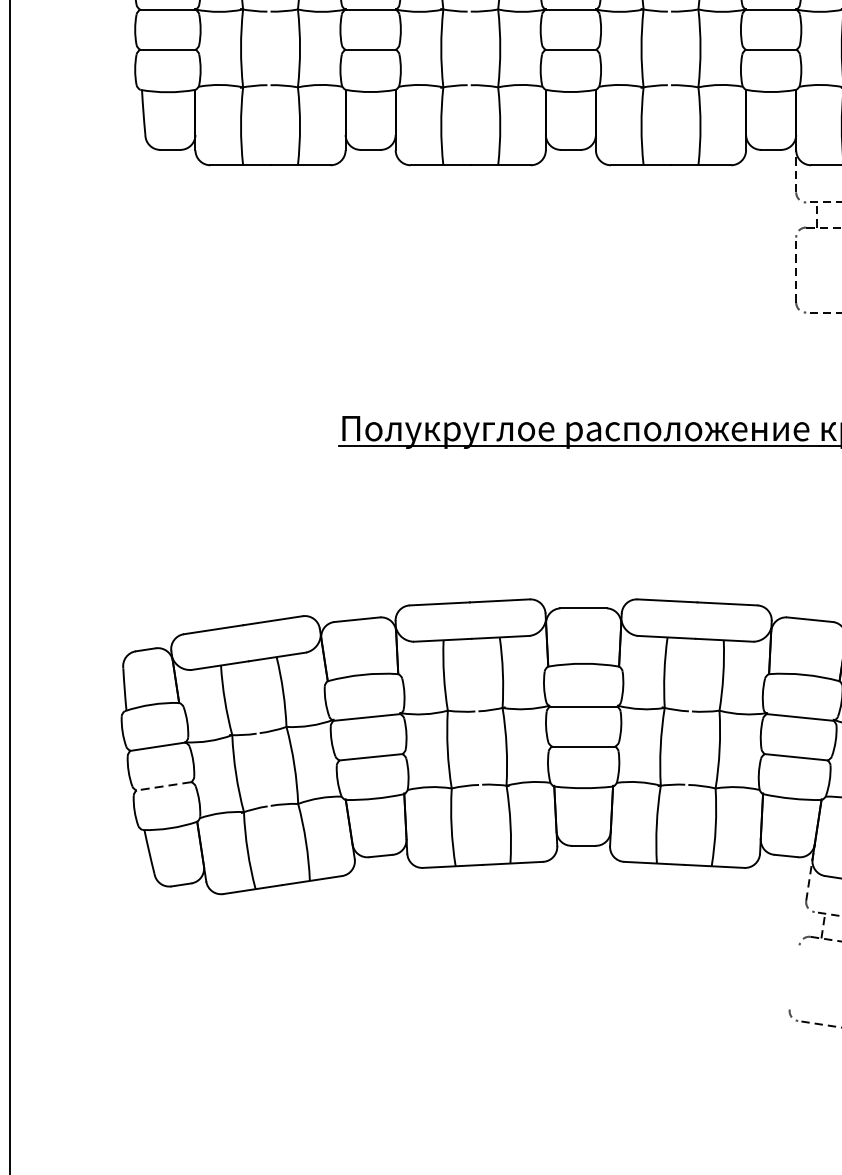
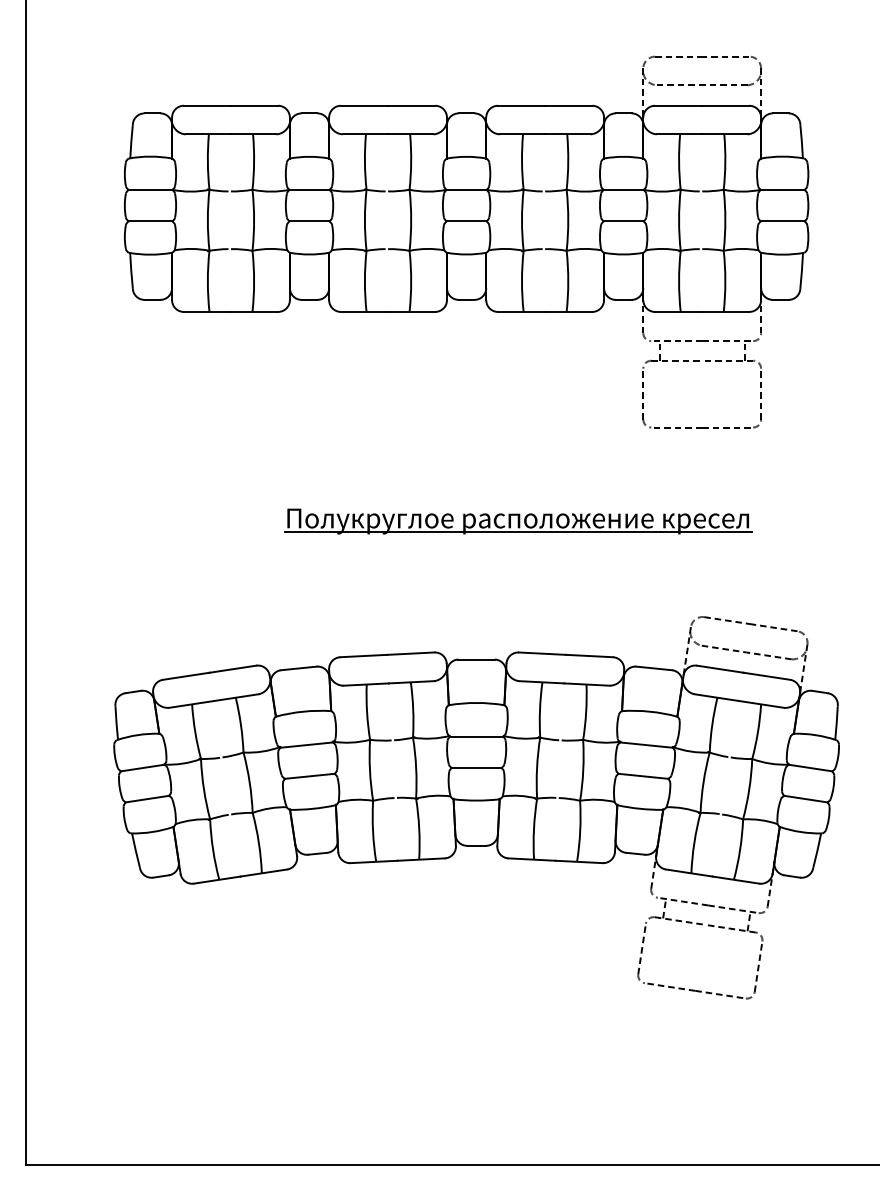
line: (164, 786) -> (147, 799), dashed -> solid
line: (793, 976) -> (641, 948), added

